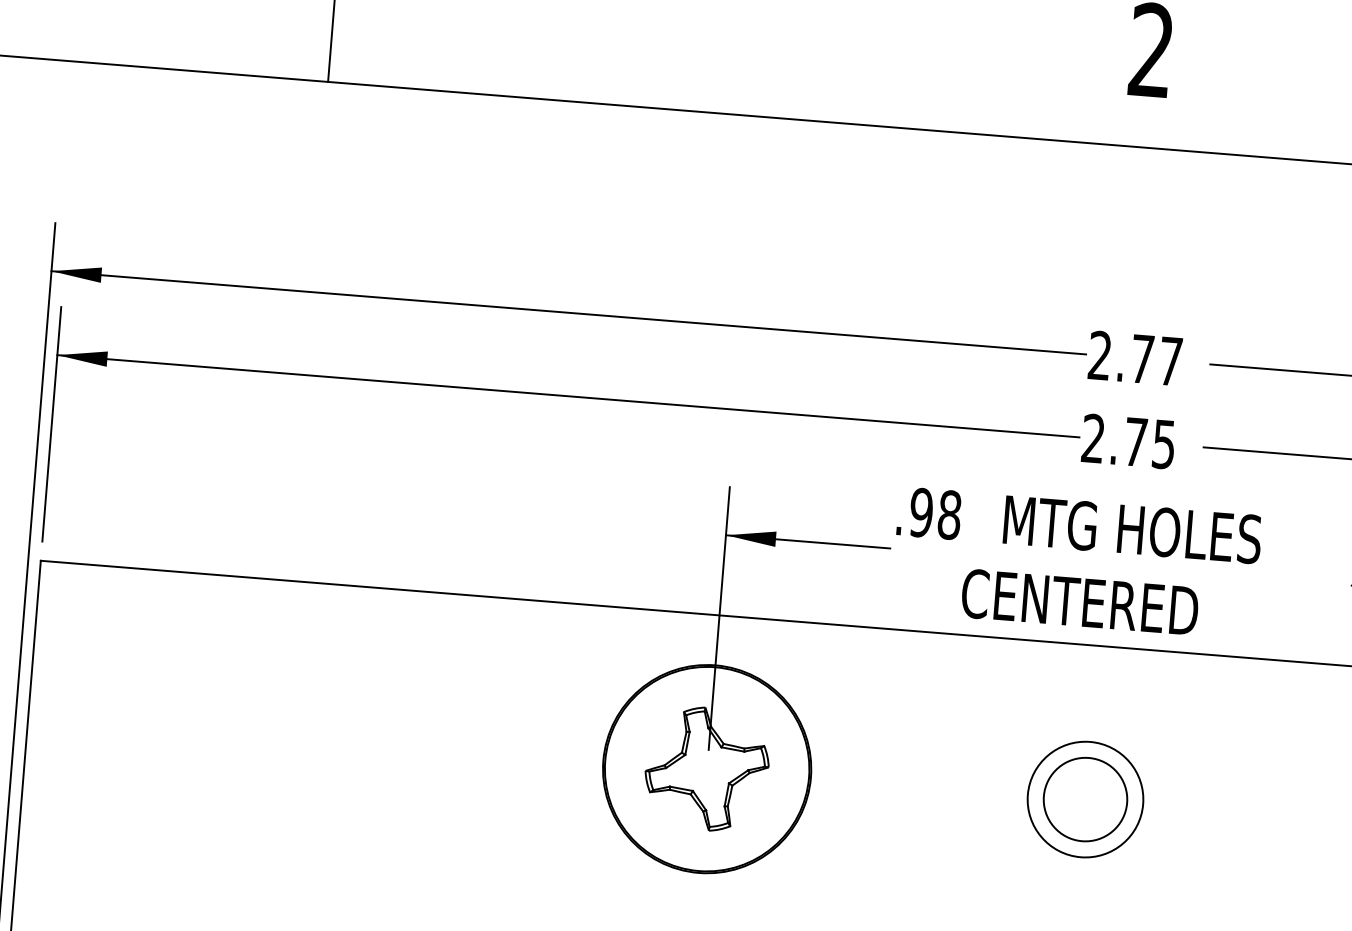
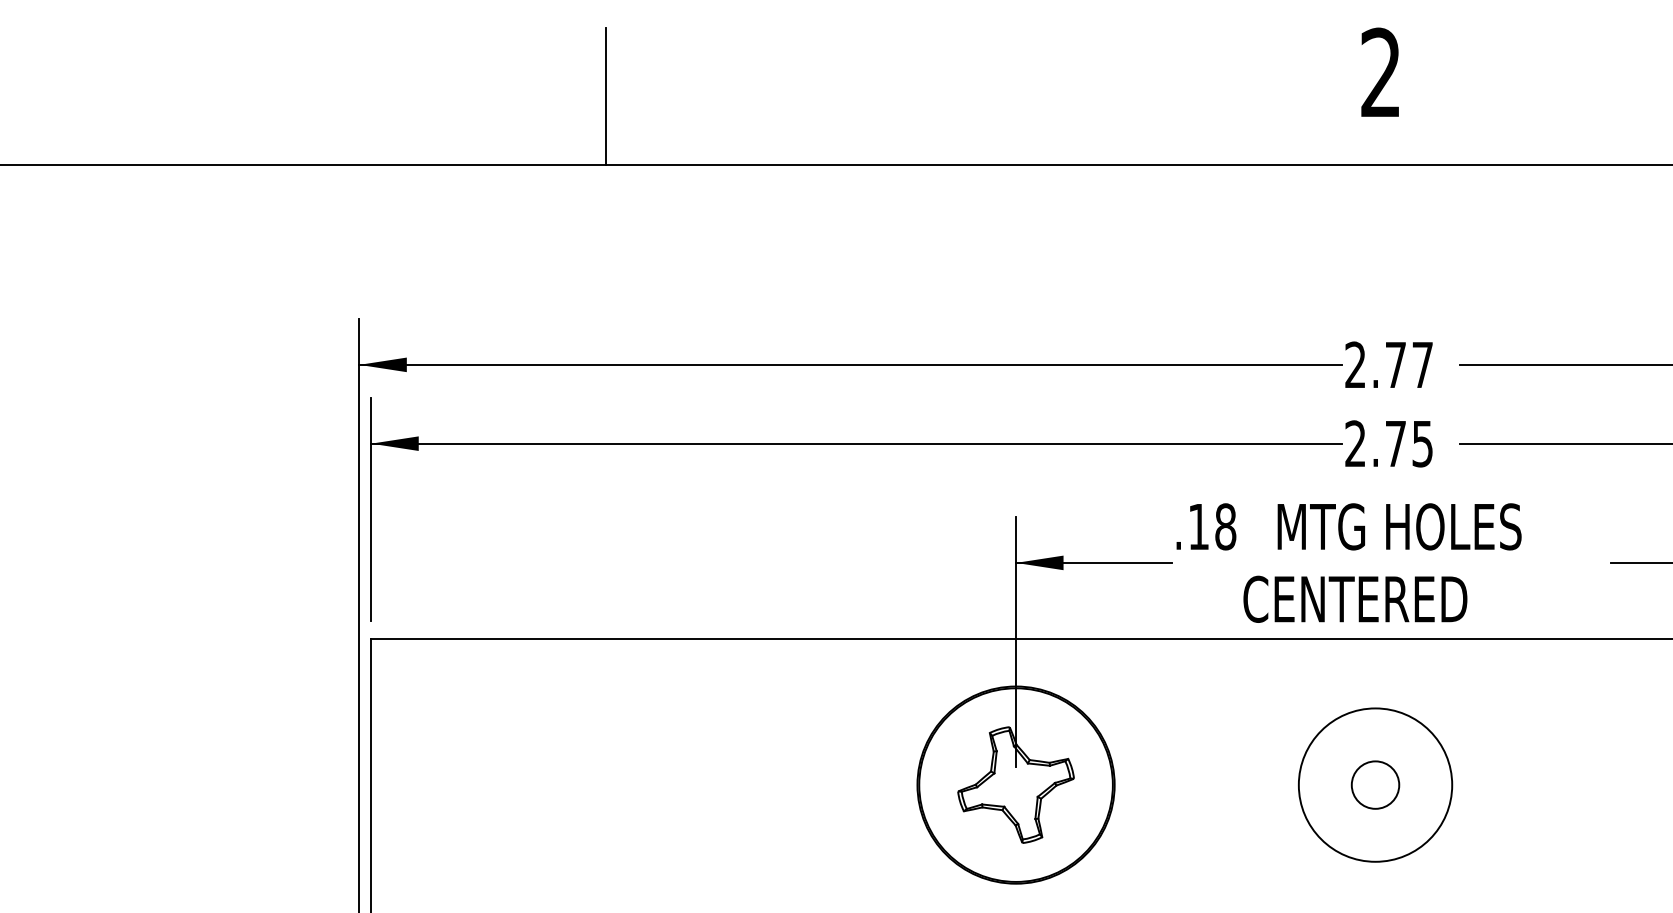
text: (921, 512) -> (1198, 526), .98 -> .18
circle: (1085, 798) -> (1375, 784), size x0.6
circle: (1085, 798) -> (1375, 784), size x1.4

